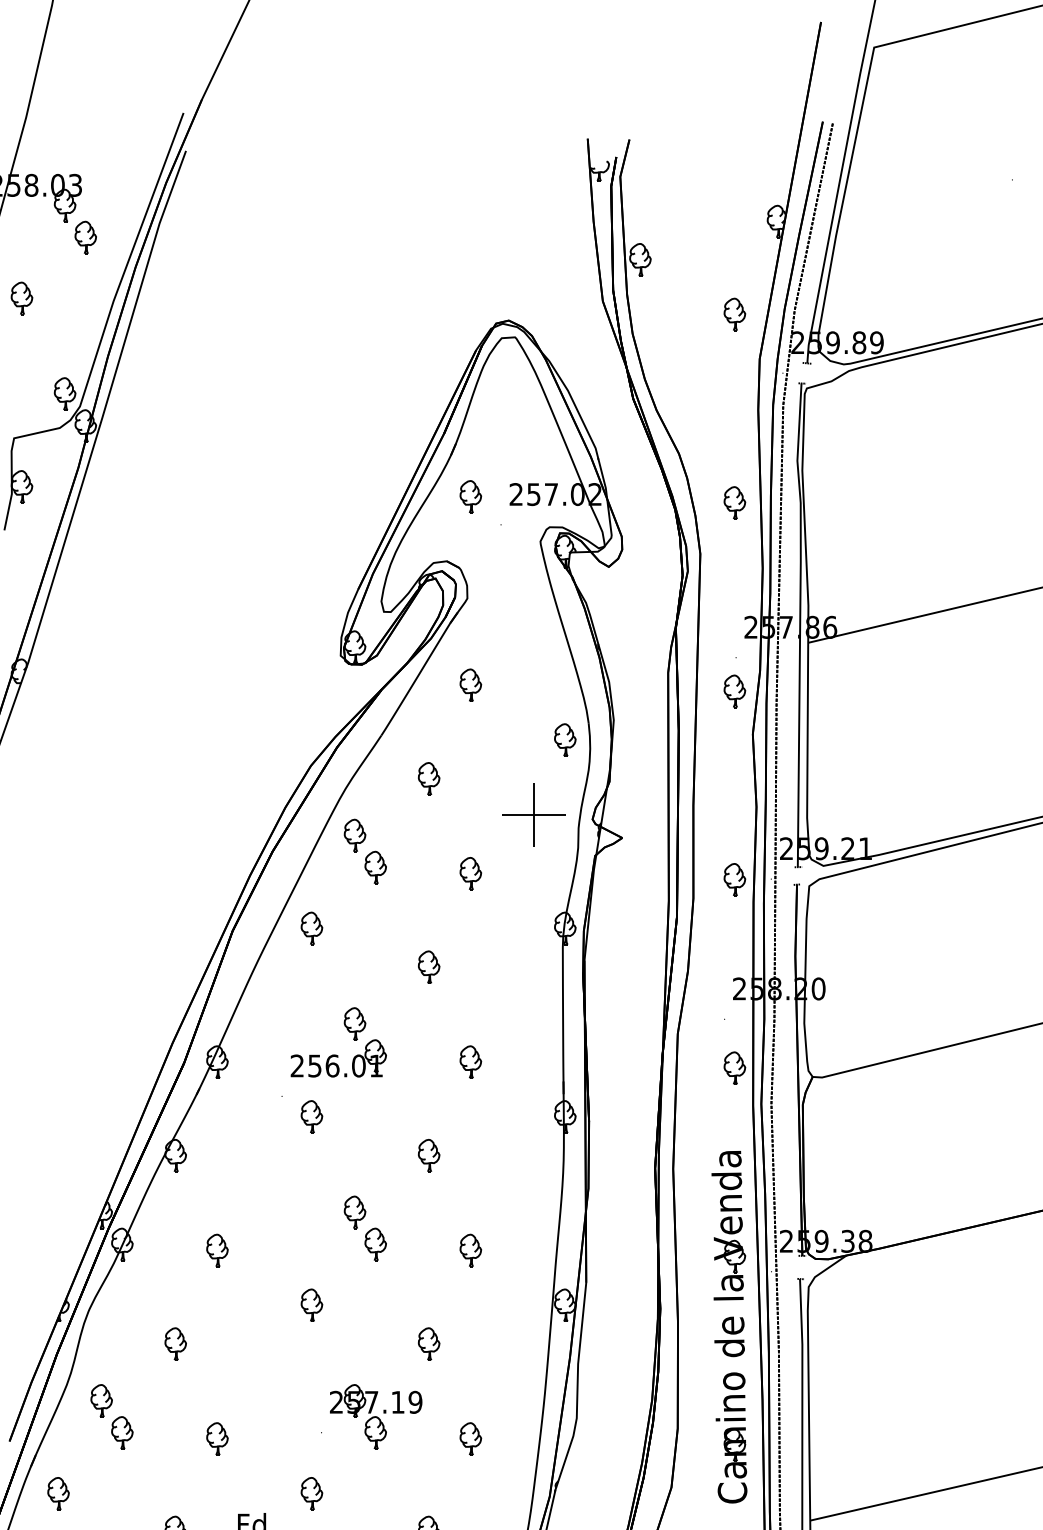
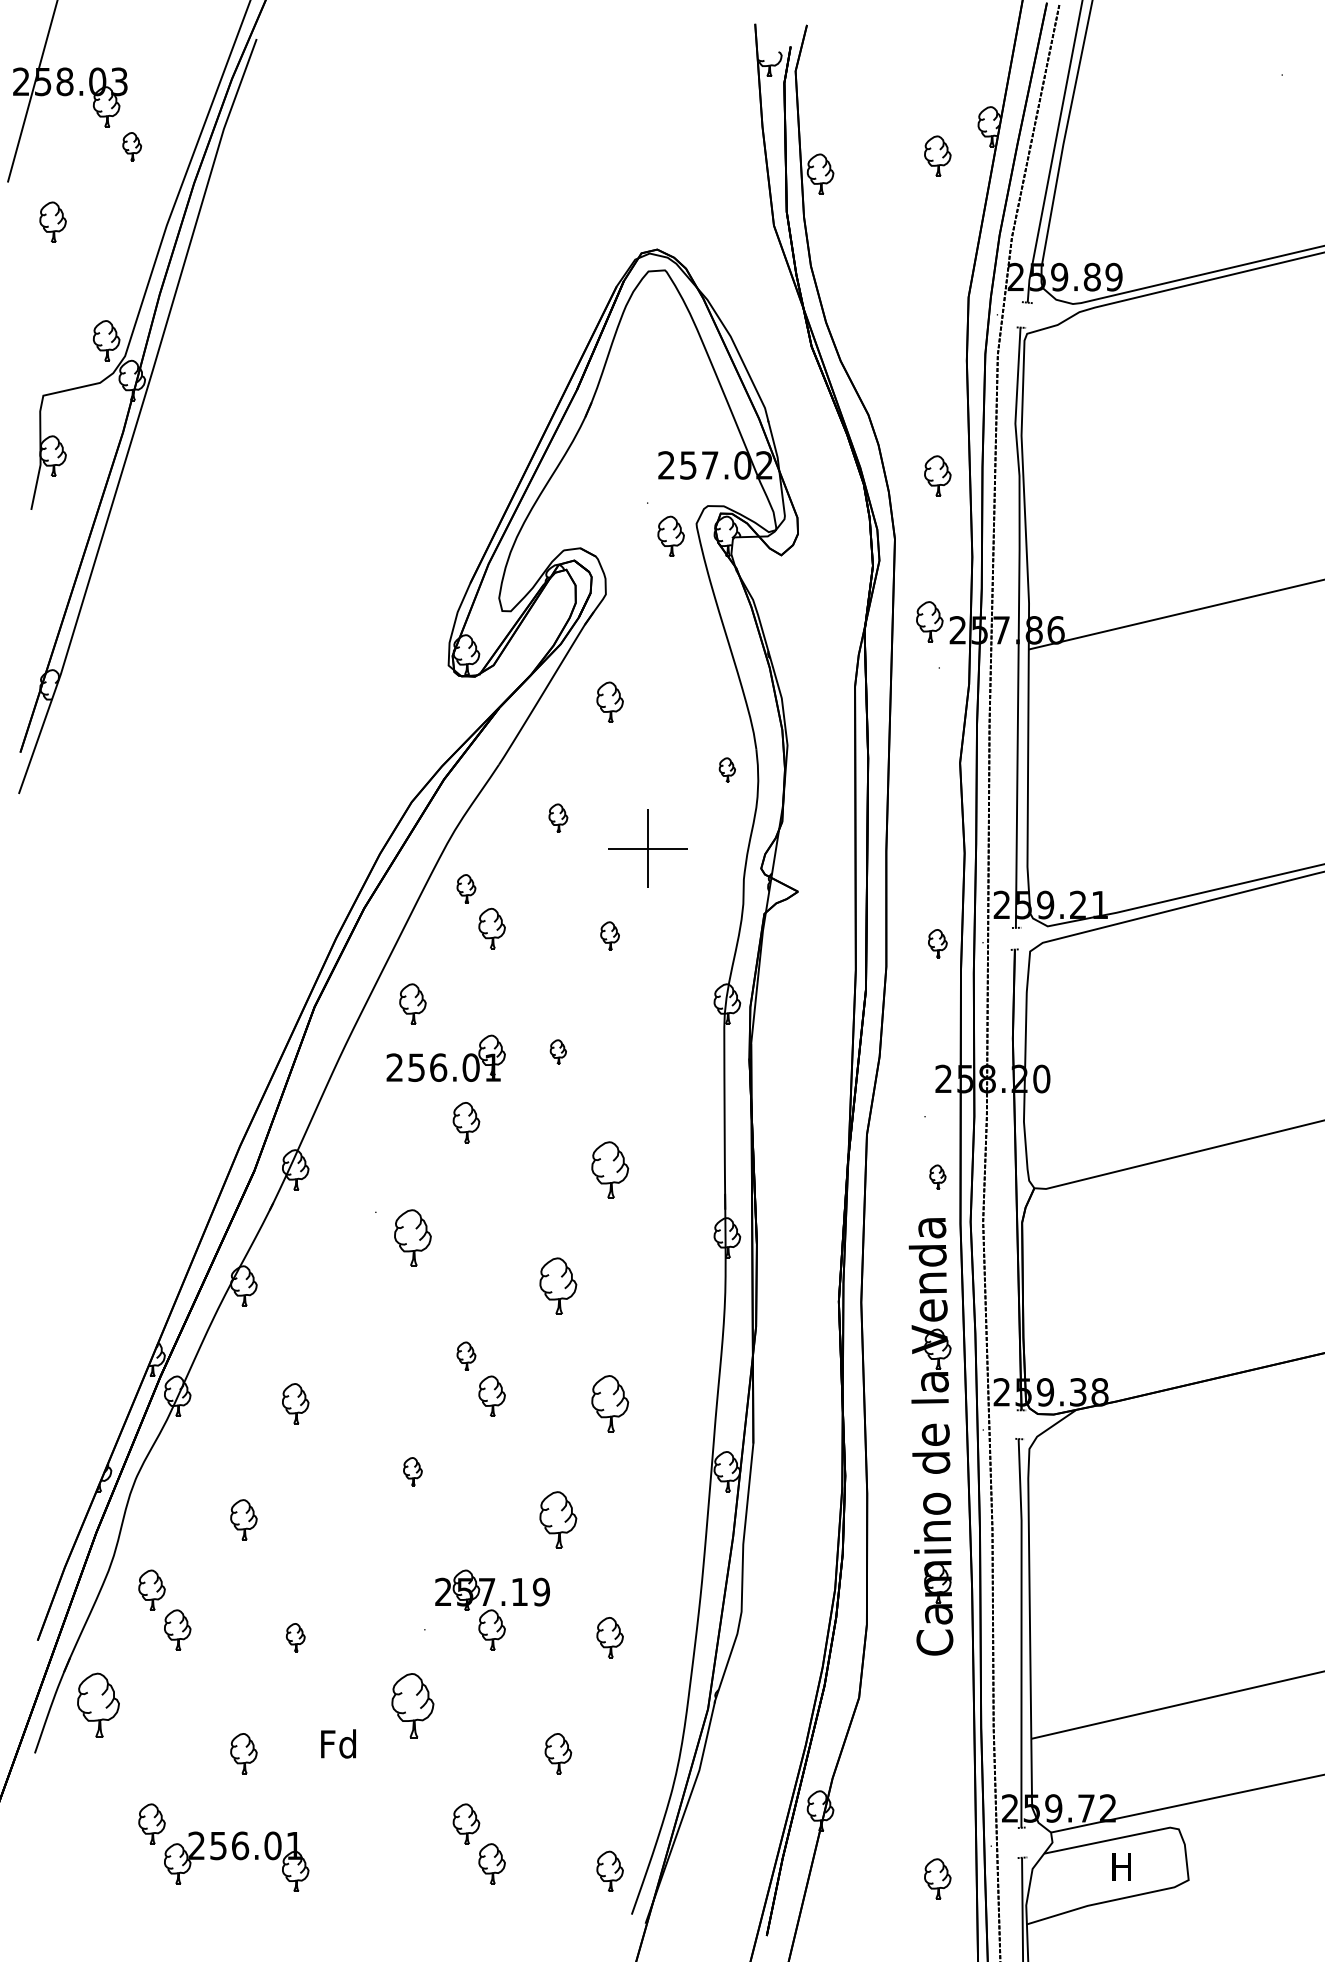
part: (85, 237) -> (131, 146), size x0.7
part: (734, 314) -> (937, 155), moved
part: (470, 496) -> (670, 535), moved
part: (734, 691) -> (929, 621), moved
part: (565, 739) -> (727, 769), size x0.6
part: (429, 778) -> (558, 817), size x0.7
part: (533, 814) -> (647, 848), moved
part: (355, 835) -> (466, 888), size x0.7
part: (470, 873) -> (609, 935), size x0.7
part: (734, 879) -> (937, 943), size x0.7
part: (429, 966) -> (558, 1051), size x0.6
part: (338, 1057) -> (445, 1057), moved
part: (470, 1061) -> (609, 1169), size x1.4
part: (734, 1067) -> (937, 1176), size x0.6
part: (311, 1116) -> (412, 1237), size x1.4
part: (429, 1155) -> (558, 1285), size x1.4
part: (355, 1211) -> (466, 1355), size x0.7
part: (470, 1250) -> (609, 1403), size x1.4
part: (311, 1305) -> (412, 1471), size x0.7
part: (728, 1326) -> (930, 1436), moved
part: (429, 1343) -> (558, 1519), size x1.4
part: (217, 1438) -> (295, 1637), size x0.7
part: (58, 1493) -> (98, 1705), size x1.6
part: (311, 1493) -> (412, 1705), size x1.6

